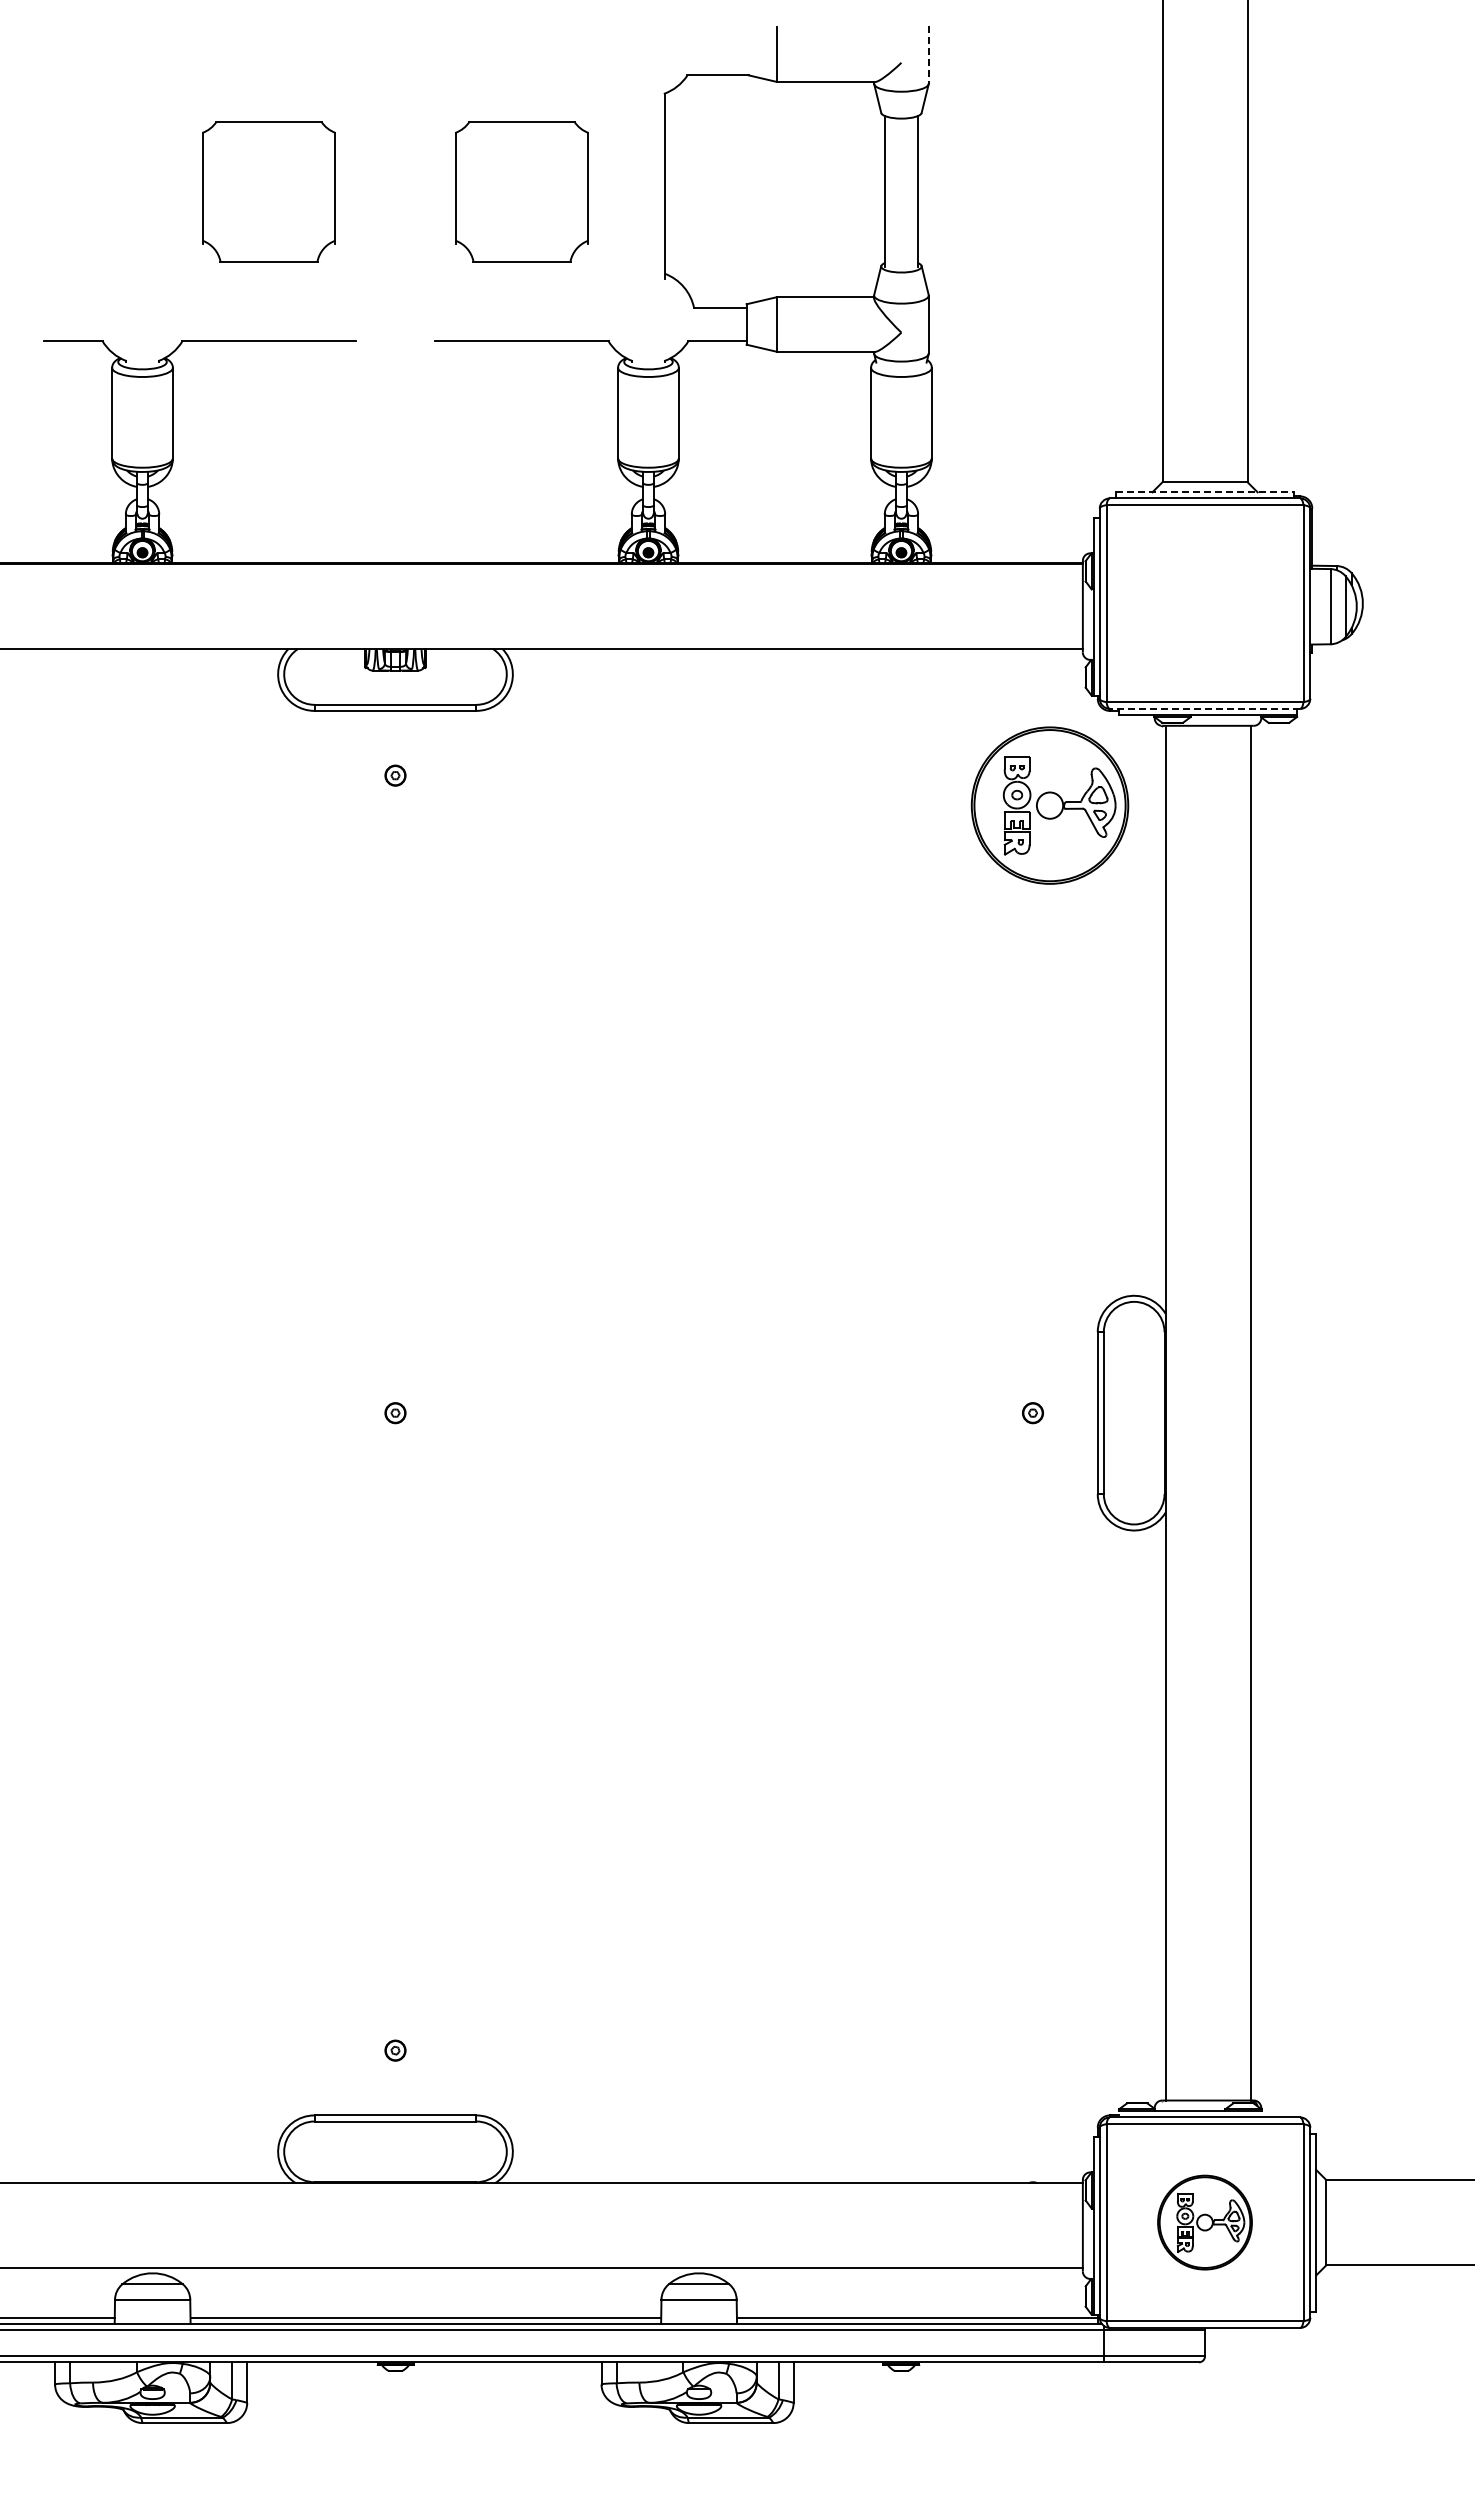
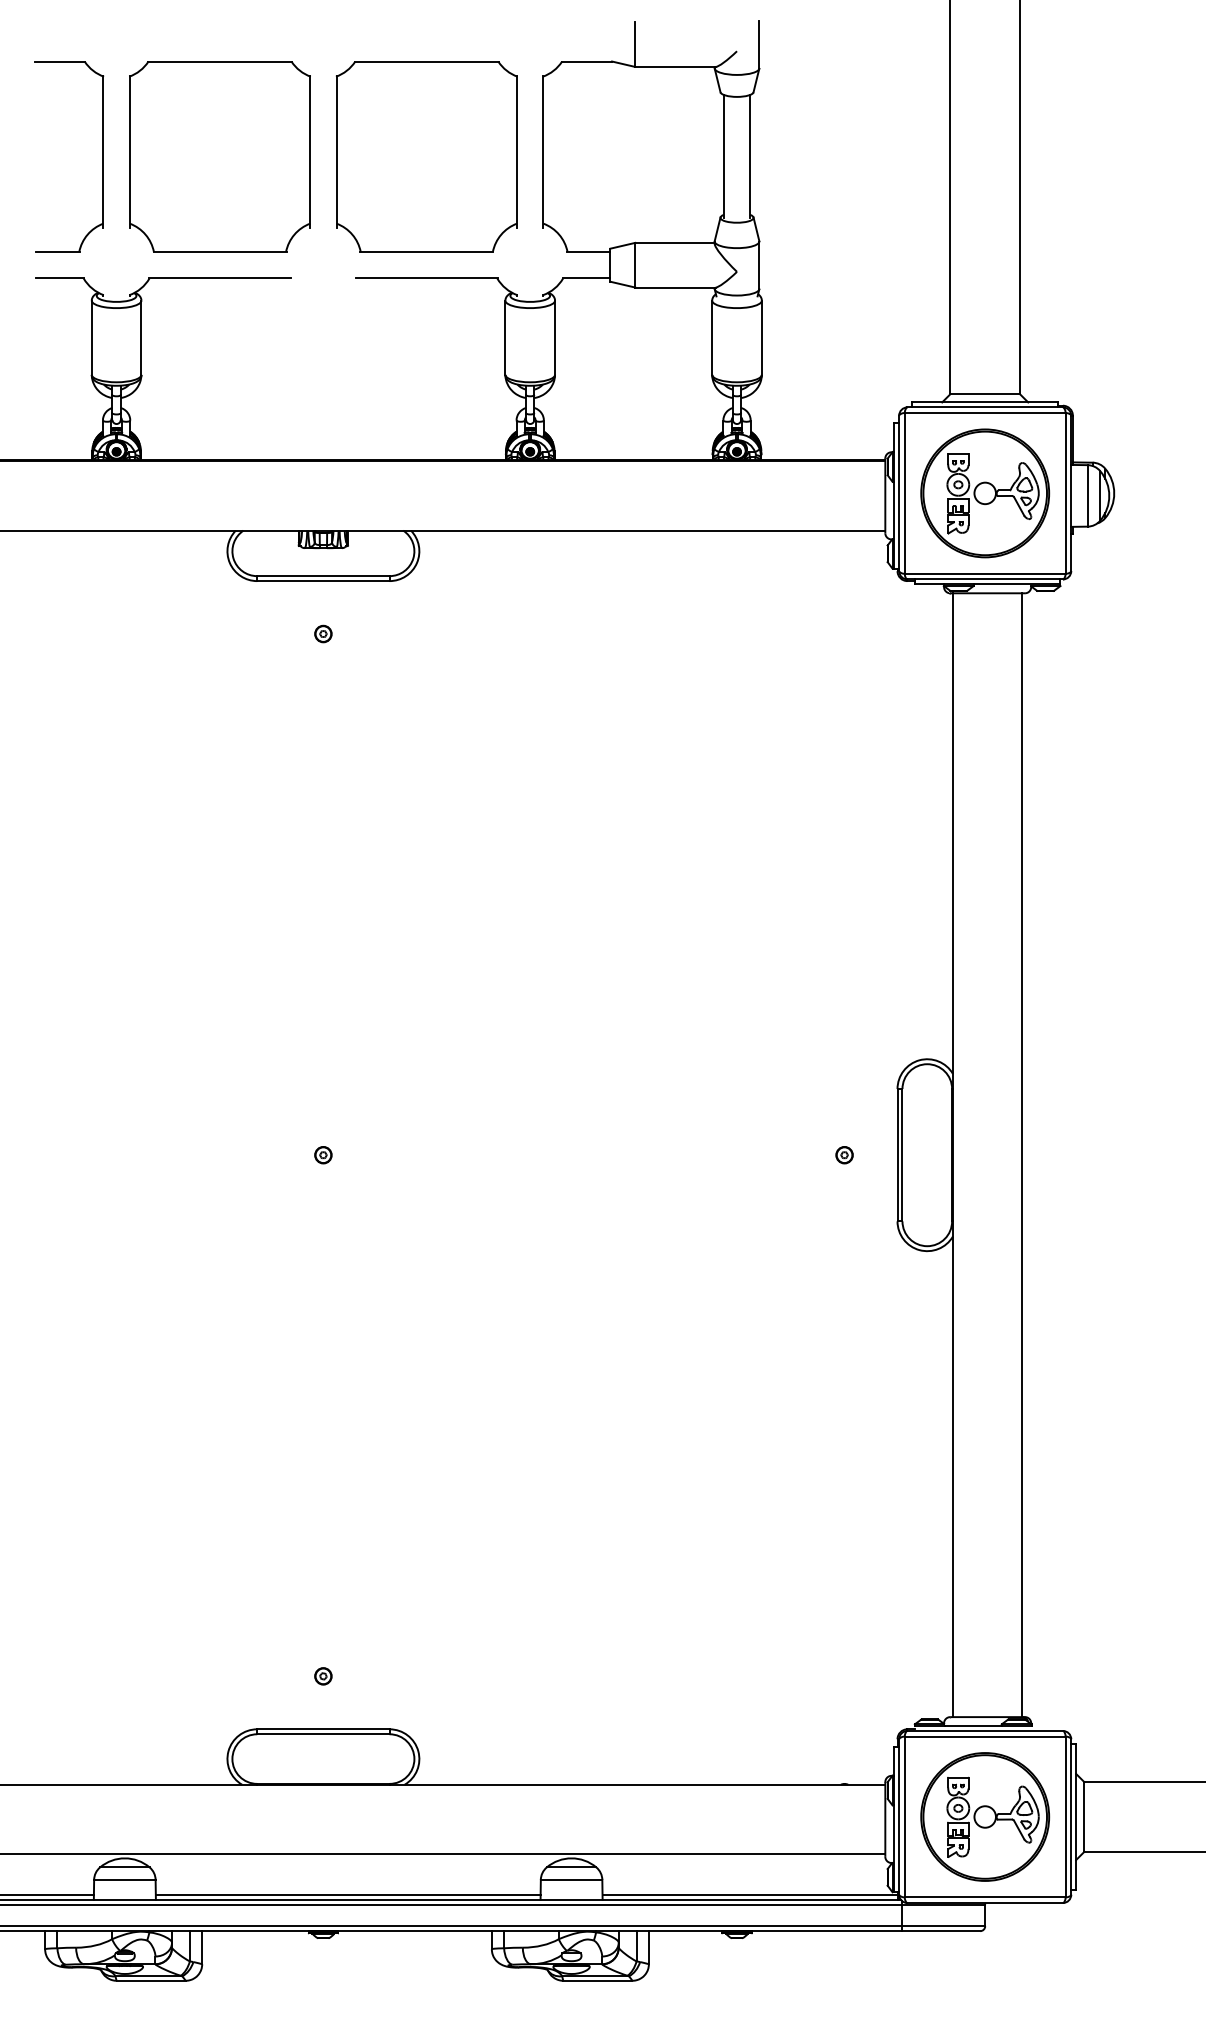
line: (928, 54) -> (759, 44), dashed -> solid
part: (125, 191) -> (102, 156), added
part: (268, 191) -> (219, 156), size x1.67
part: (521, 191) -> (426, 156), size x1.67
line: (1205, 492) -> (985, 402), dashed -> solid
line: (1204, 708) -> (984, 579), dashed -> solid
part: (1049, 805) -> (984, 493), moved
part: (1204, 2222) -> (984, 1816), size x1.67

